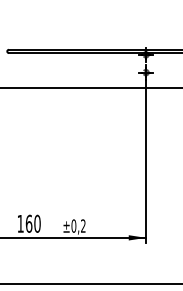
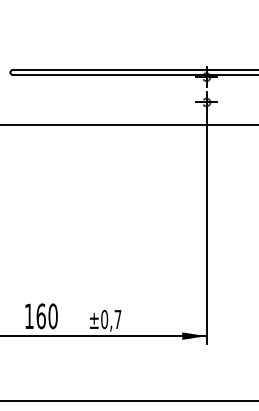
text: (83, 225) -> (117, 318), ±0,2 -> ±0,7

